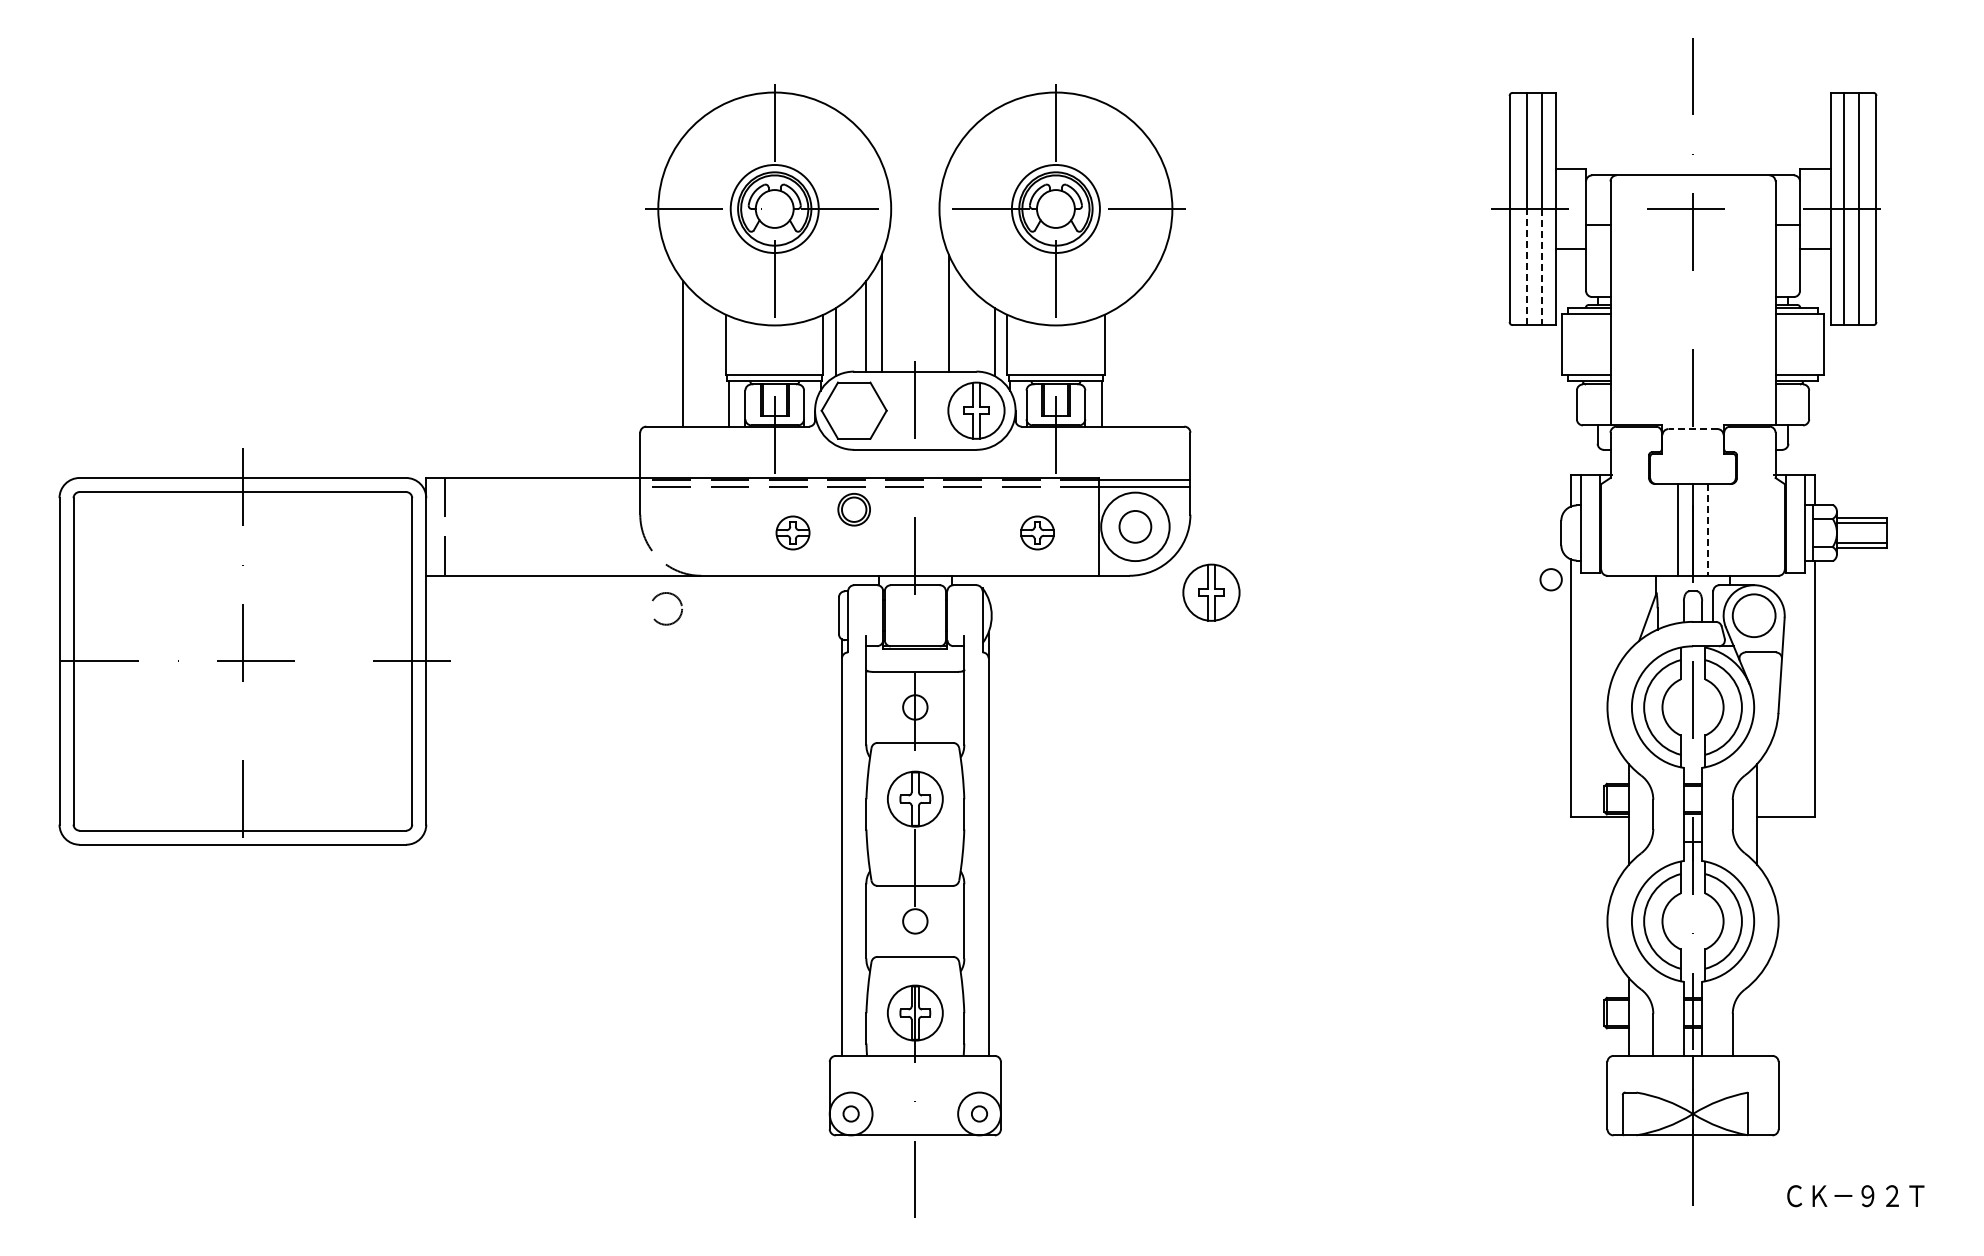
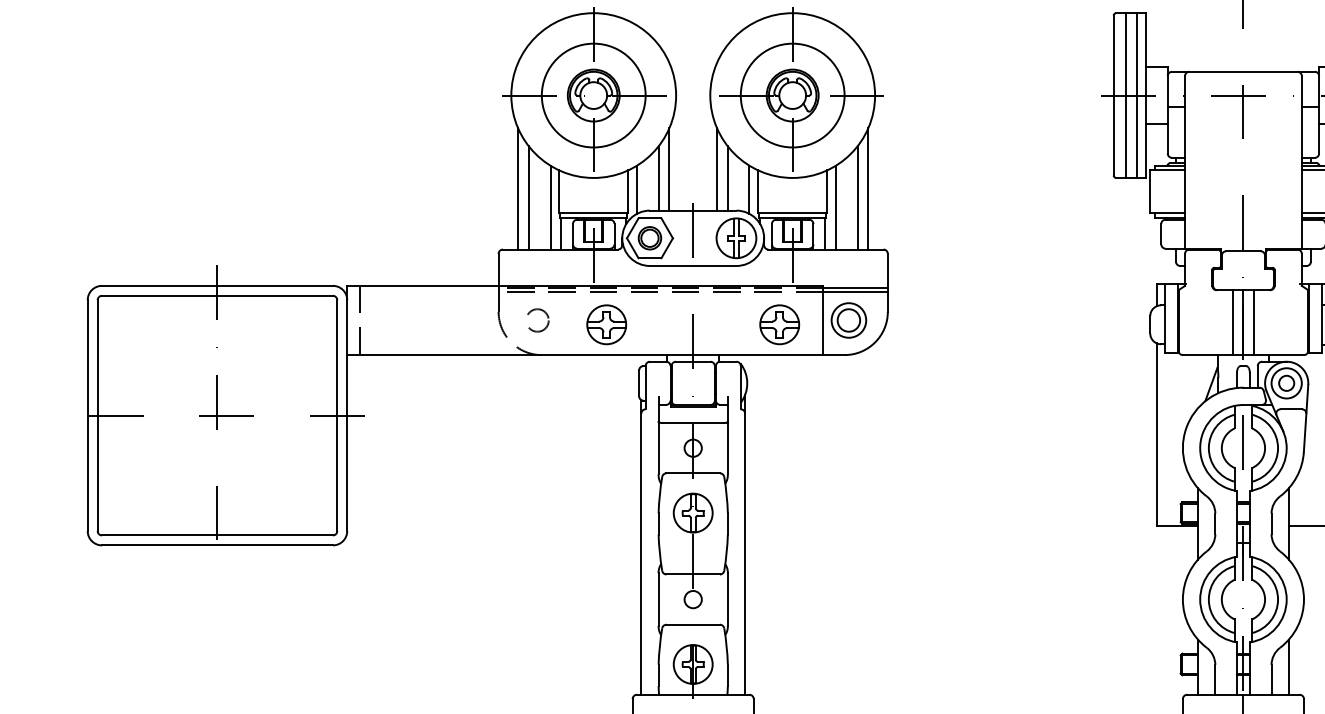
circle: (774, 208) -> (593, 95), size x1.67
circle: (1055, 208) -> (792, 95), size x1.67
line: (1526, 266) -> (1125, 136), dashed -> solid
line: (1542, 267) -> (1136, 136), dashed -> solid
line: (964, 325) -> (728, 178), added
line: (667, 340) -> (517, 188), added
line: (1162, 340) -> (868, 188), added
line: (1147, 353) -> (857, 197), added
line: (713, 367) -> (550, 207), added
line: (1117, 367) -> (836, 207), added
line: (1692, 429) -> (1243, 251), dashed -> solid
part: (853, 509) -> (649, 238), moved
circle: (1134, 526) -> (848, 320), size x0.71
line: (1708, 529) -> (1254, 322), dashed -> solid
part: (792, 532) -> (606, 324), size x1.67
part: (1037, 532) -> (779, 324), size x1.67
circle: (1550, 579) -> (1286, 383), moved
part: (1211, 592) -> (902, 366), removed
circle: (667, 608) -> (538, 320), moved
line: (1757, 1016) -> (1289, 666), added

